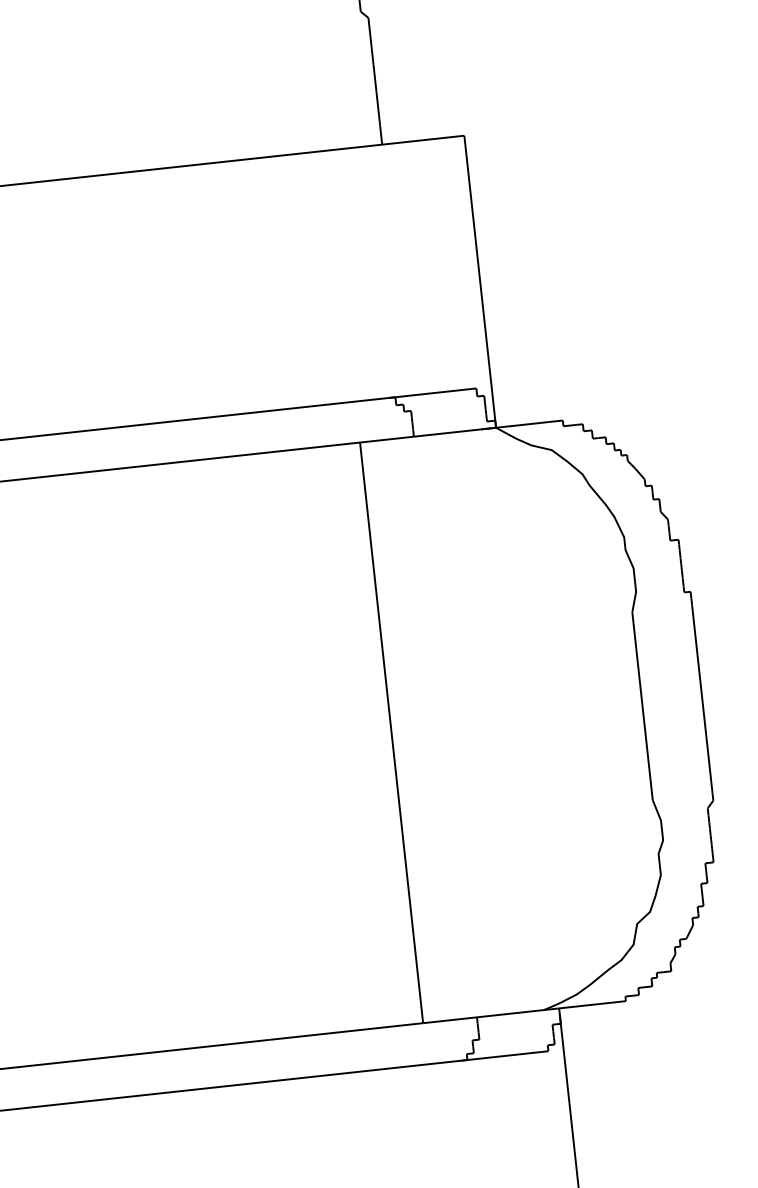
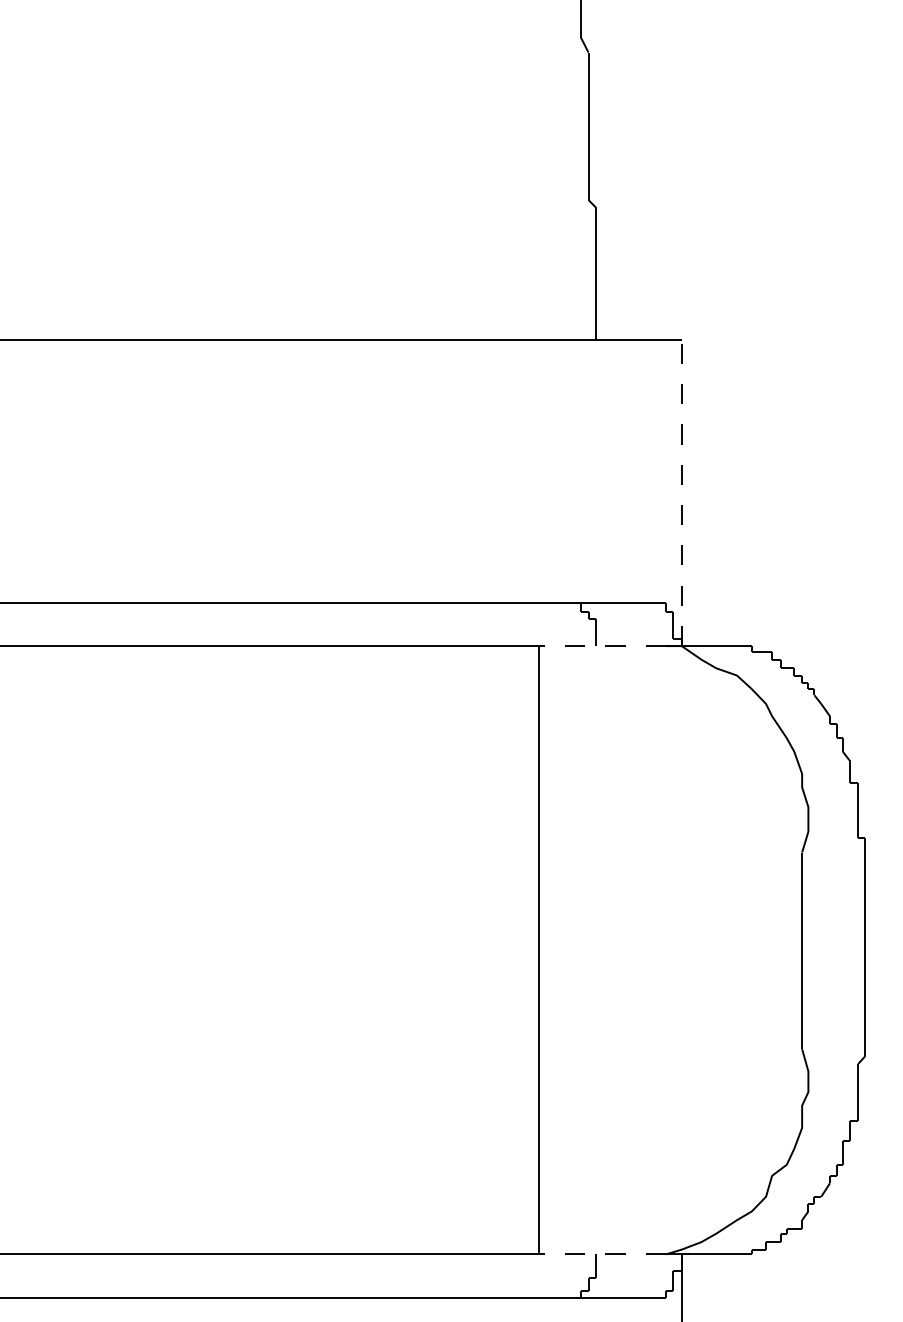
line: (479, 282) -> (681, 493), solid -> dashed
line: (420, 436) -> (602, 646), solid -> dashed
line: (483, 1016) -> (602, 1254), solid -> dashed

